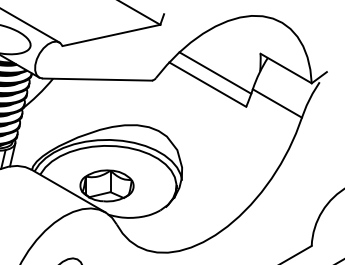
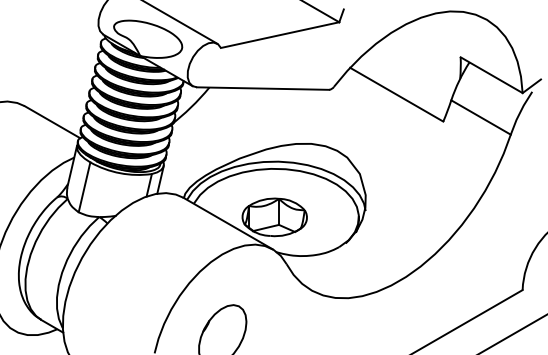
line: (215, 72) -> (405, 80), removed

